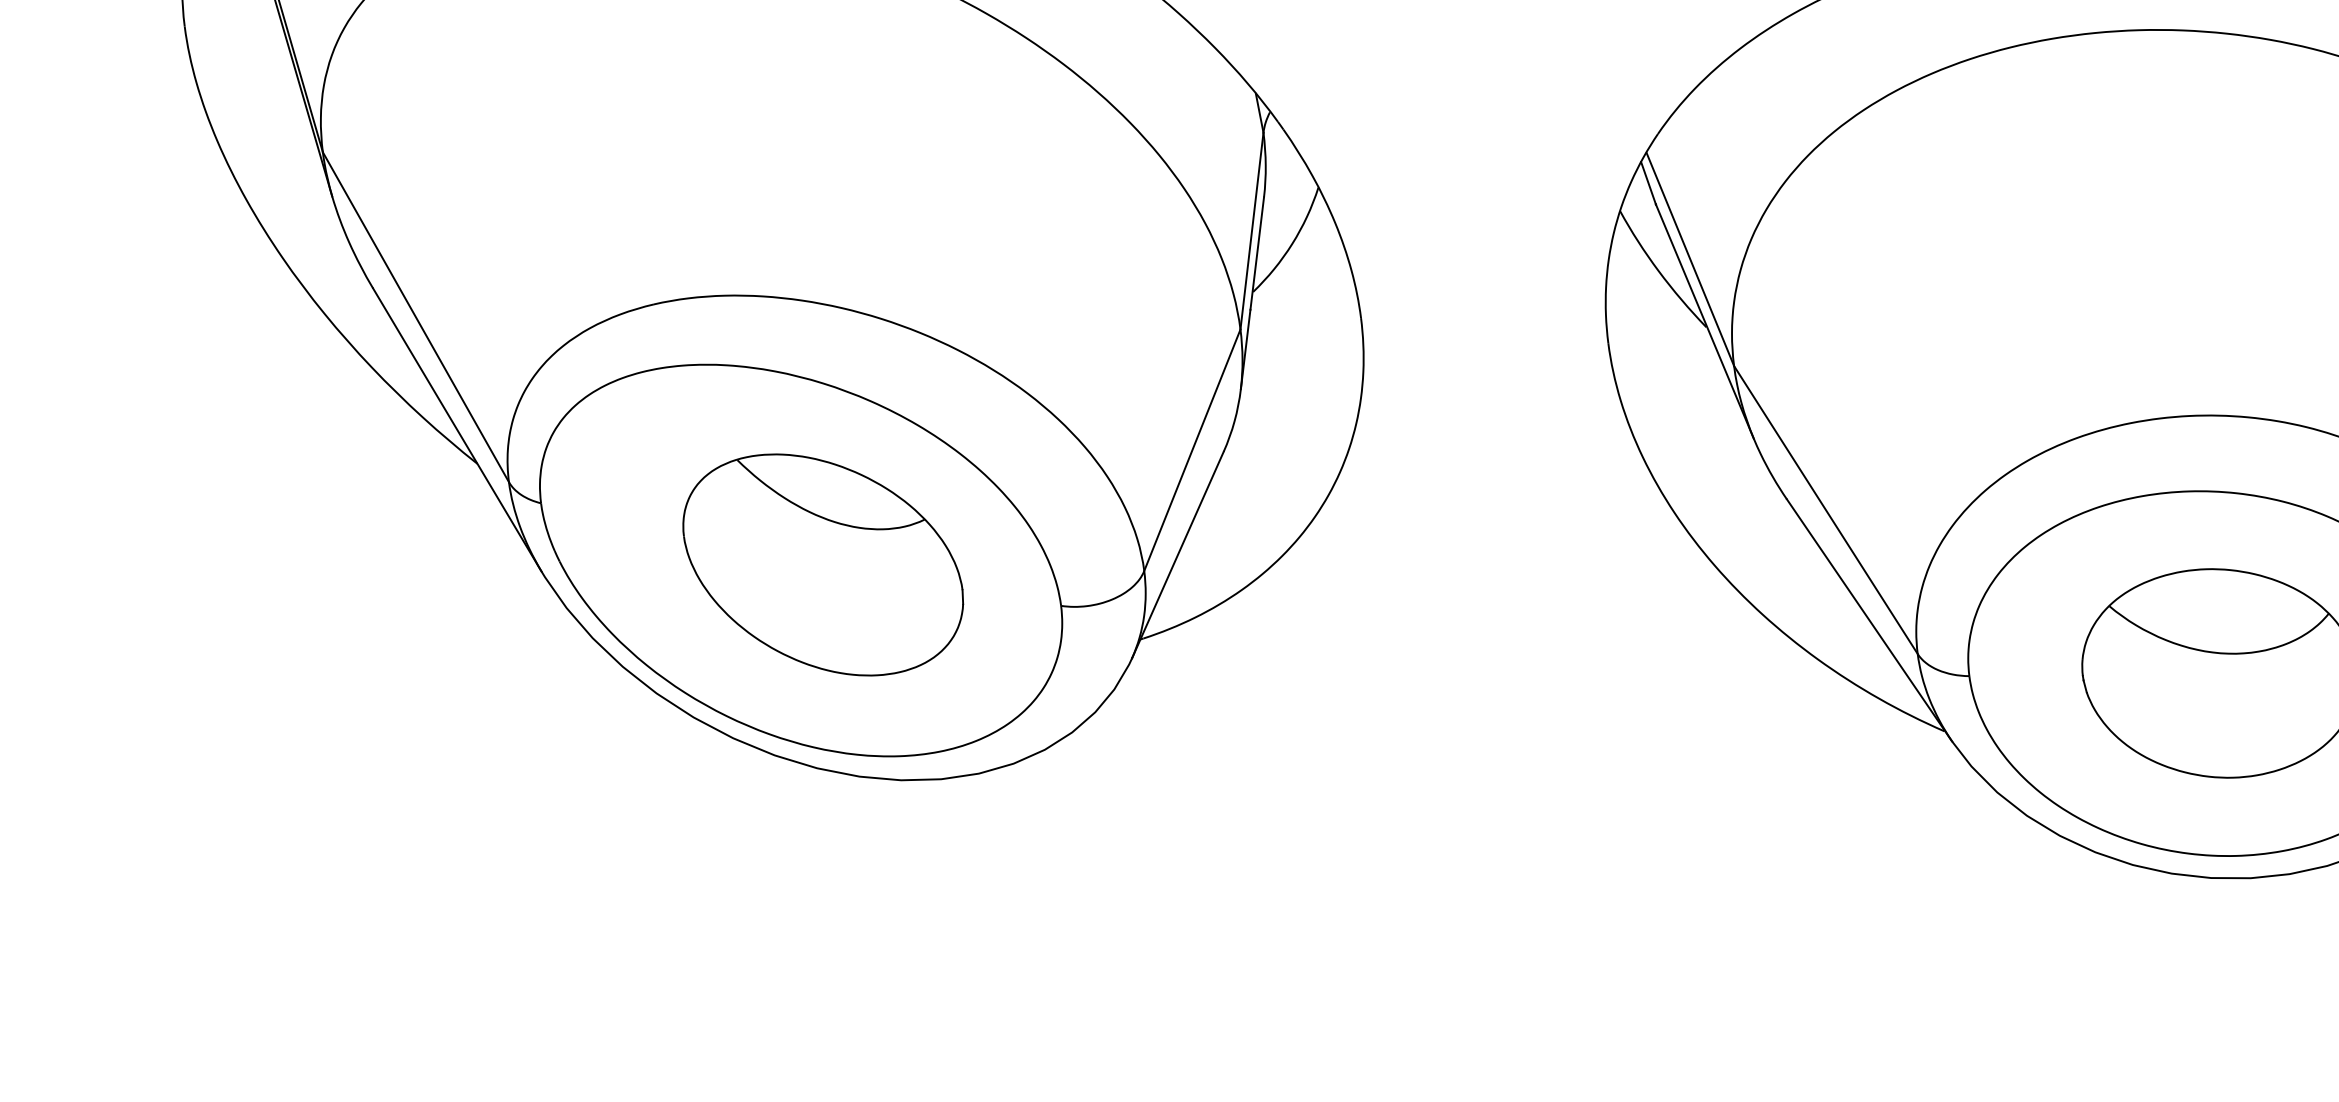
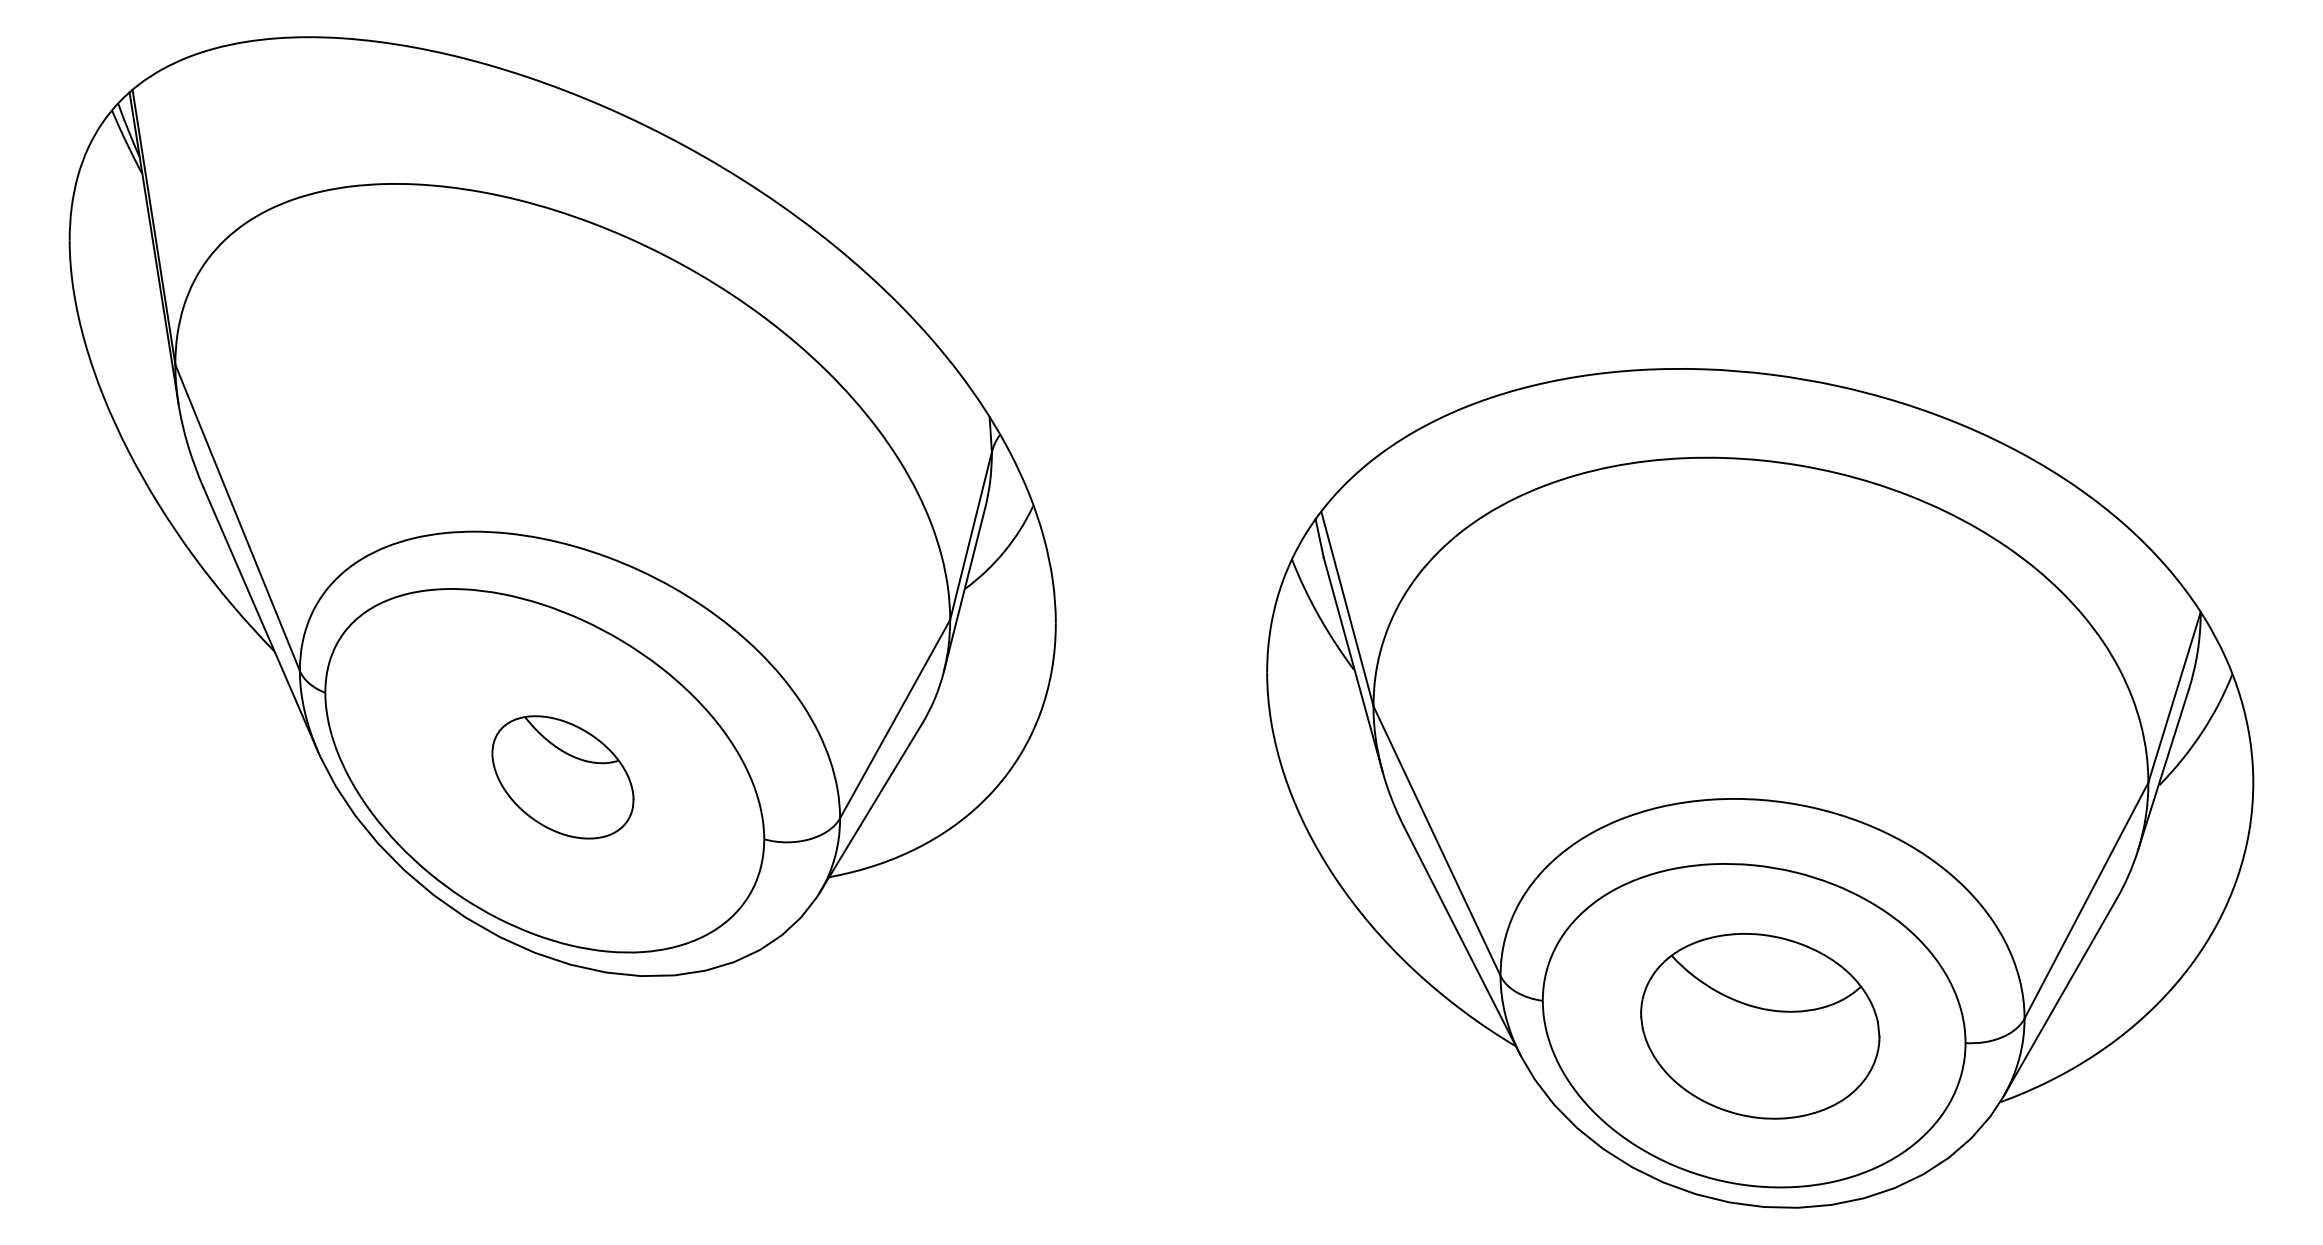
part: (822, 565) -> (562, 777), size x0.6

